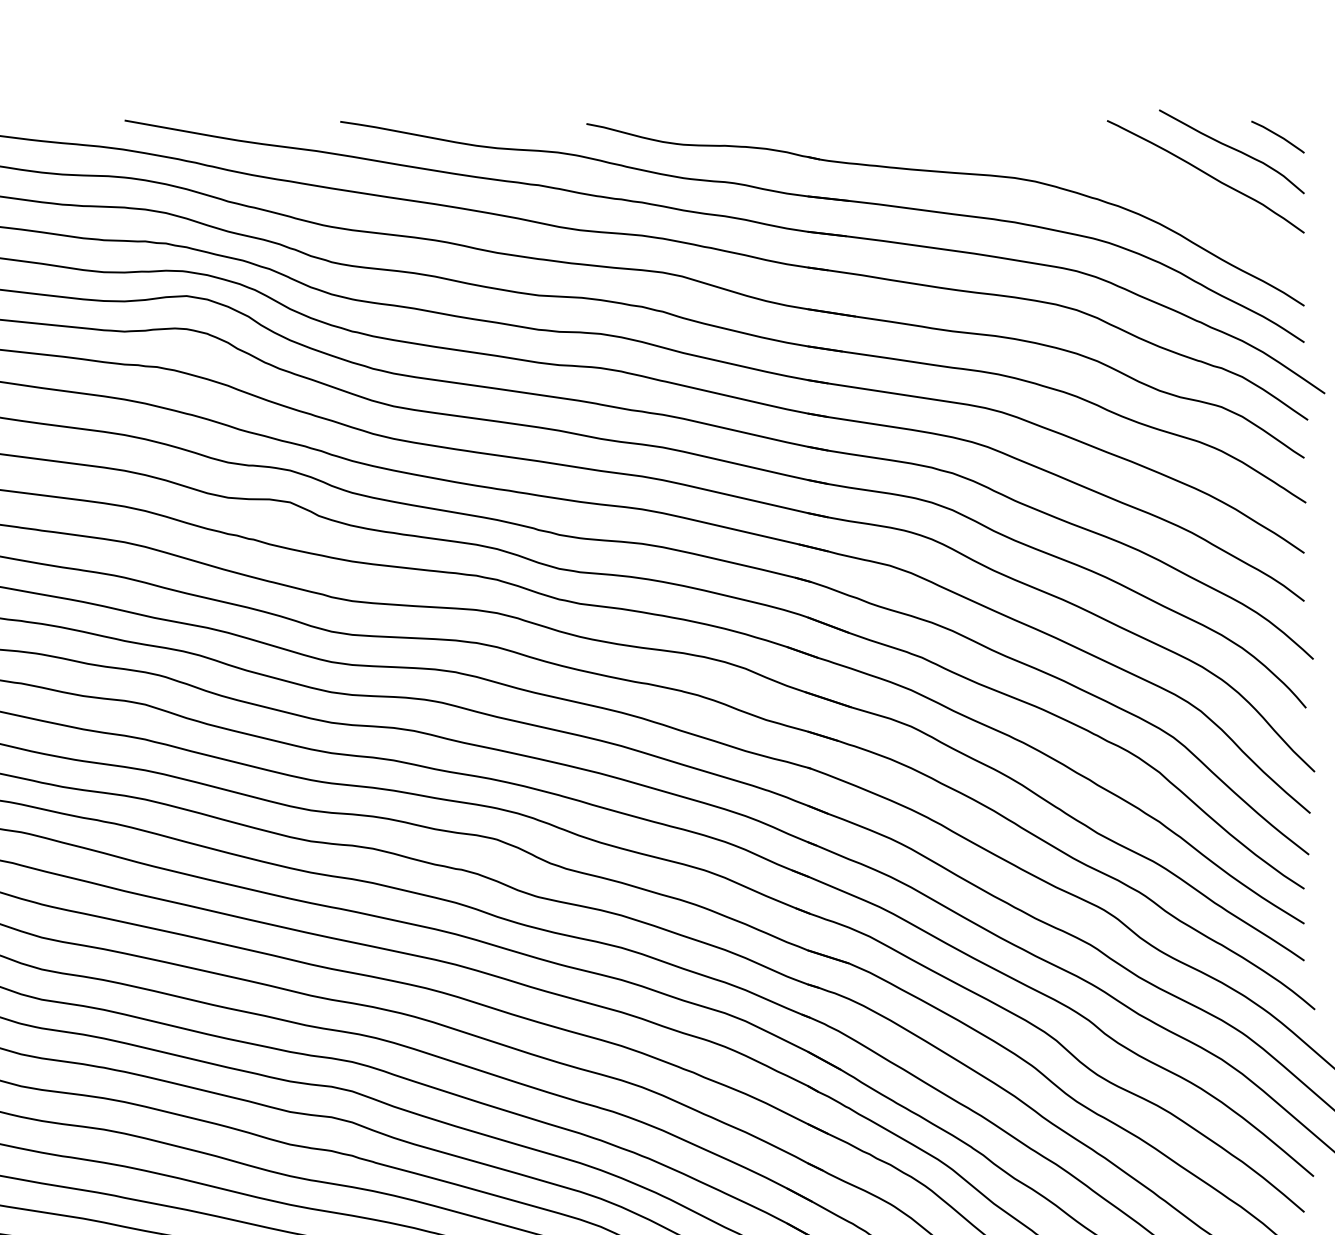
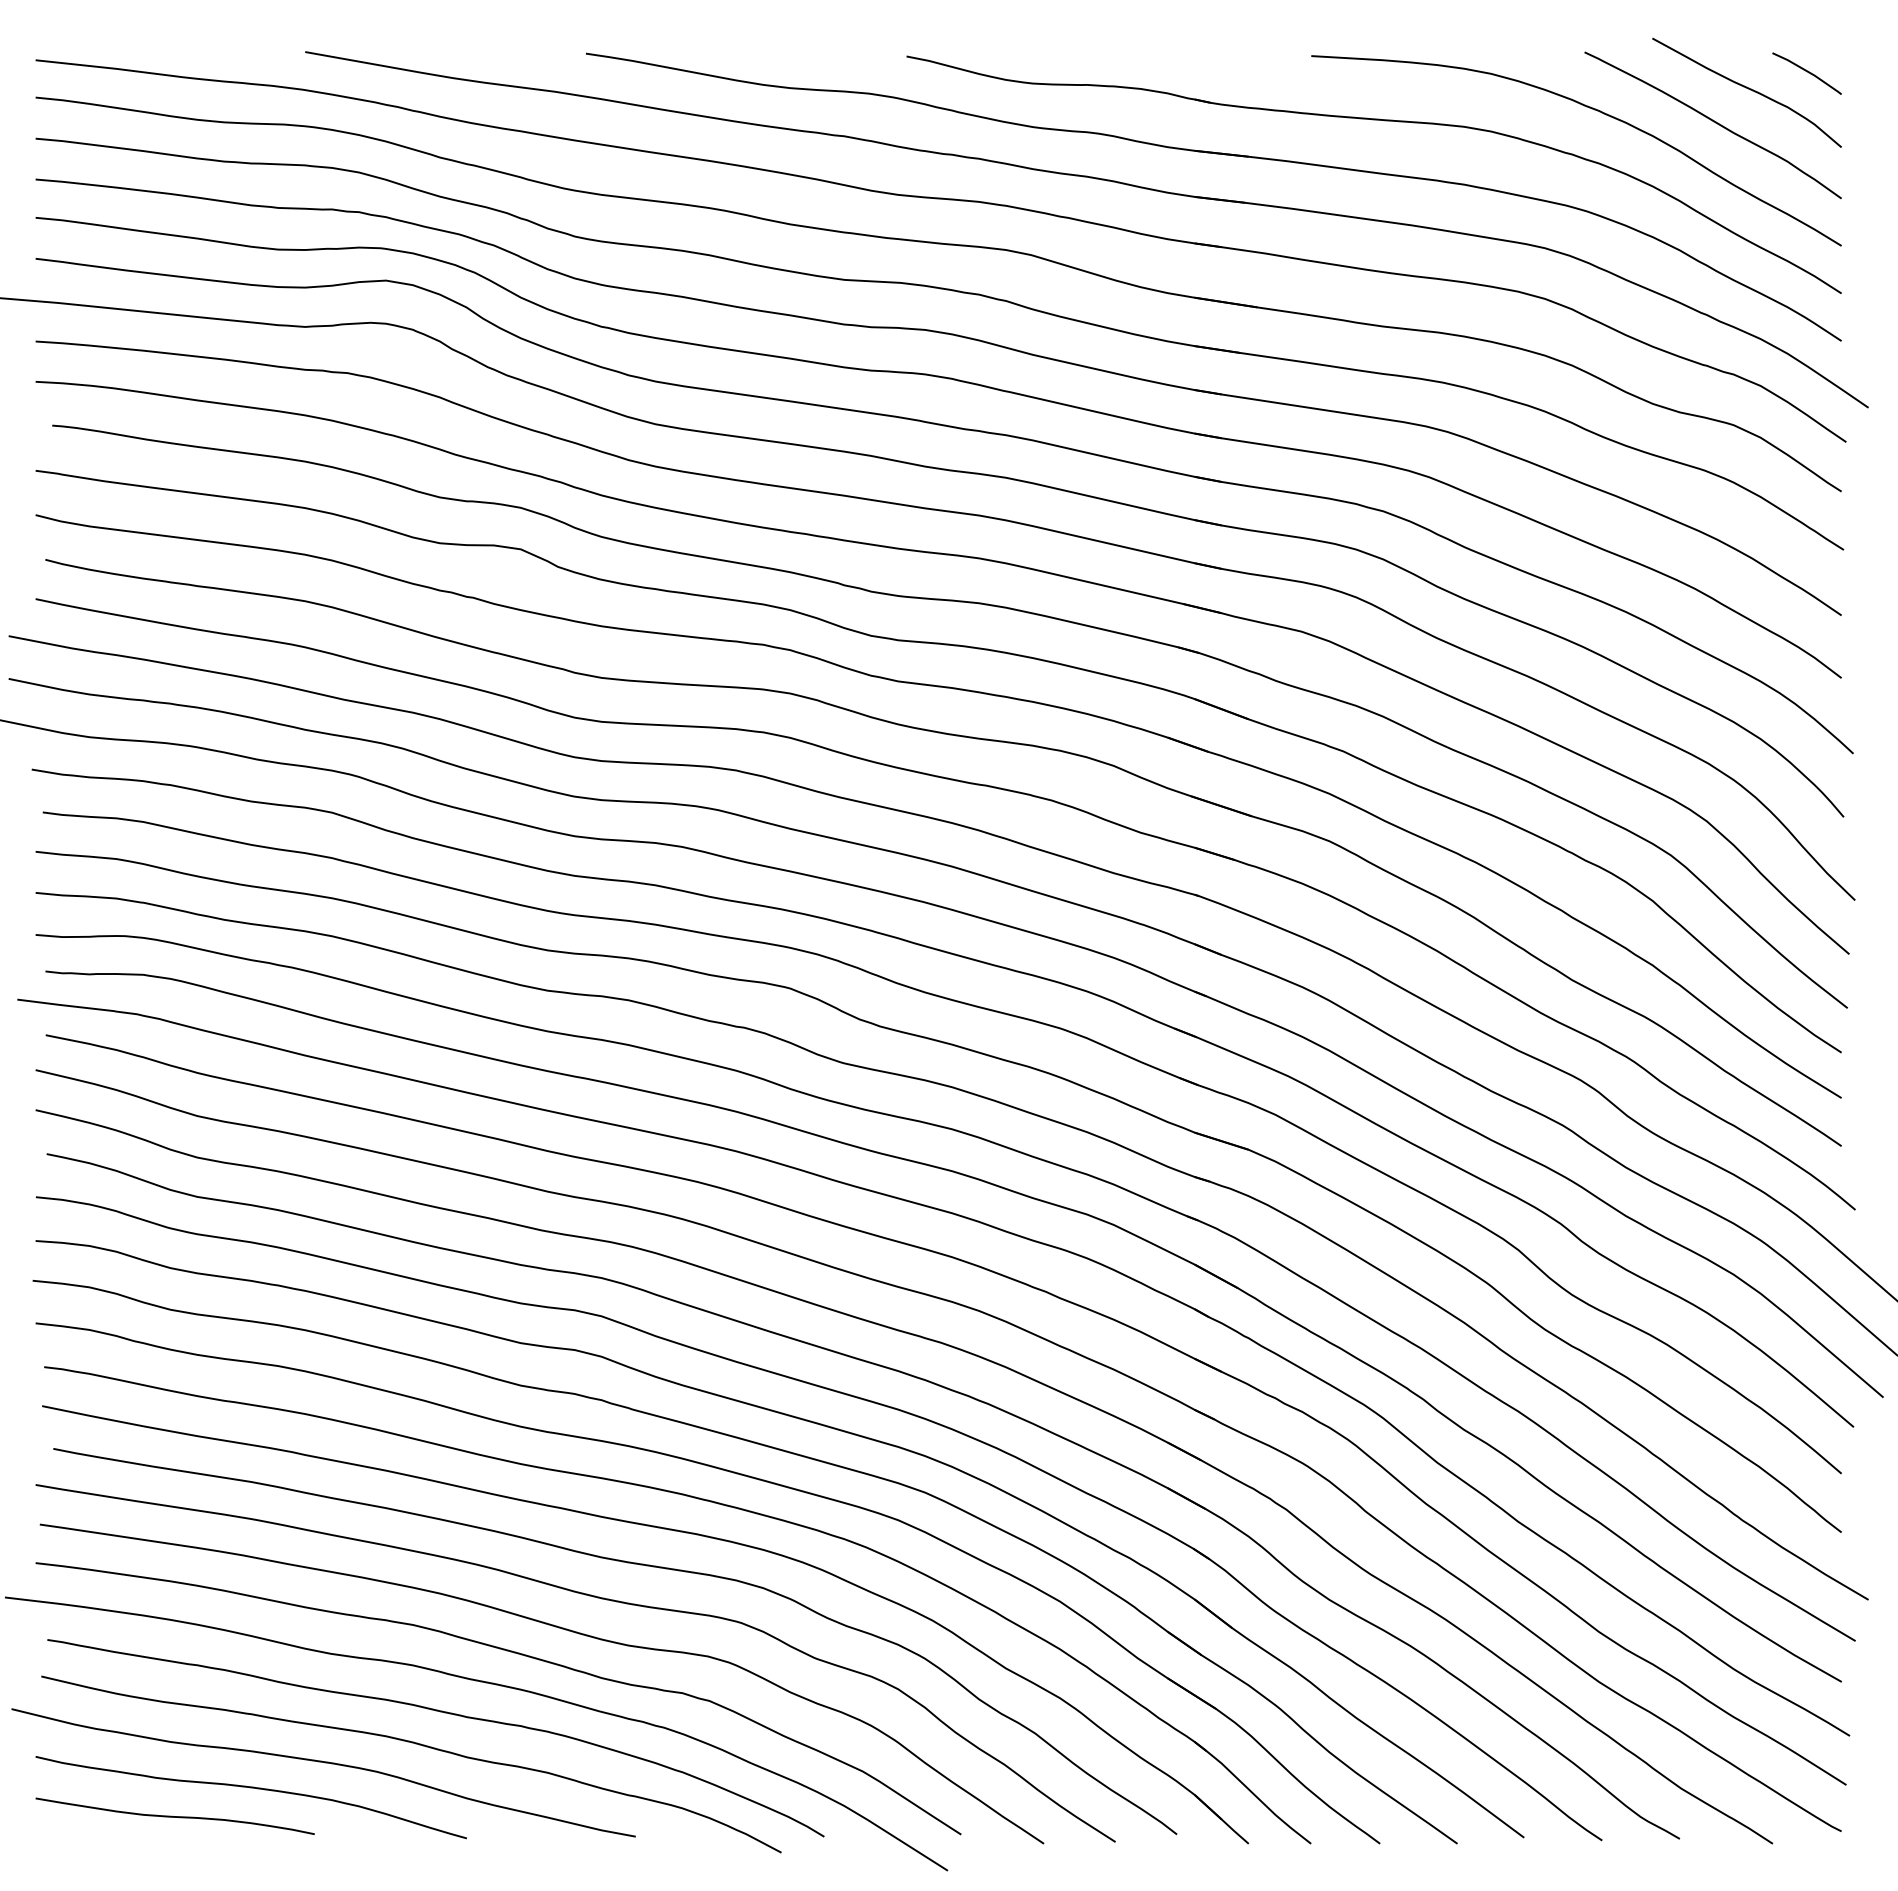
curve: (1114, 165) -> (1594, 110), added

